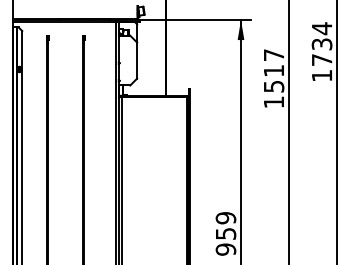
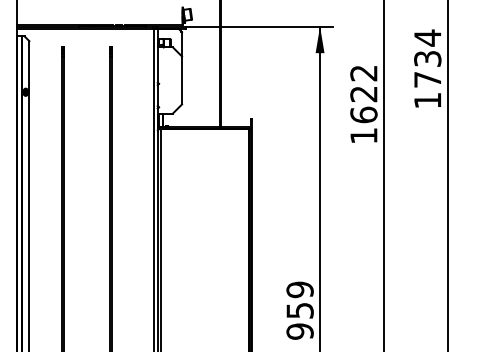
text: (273, 70) -> (363, 93), 1517 -> 1622

